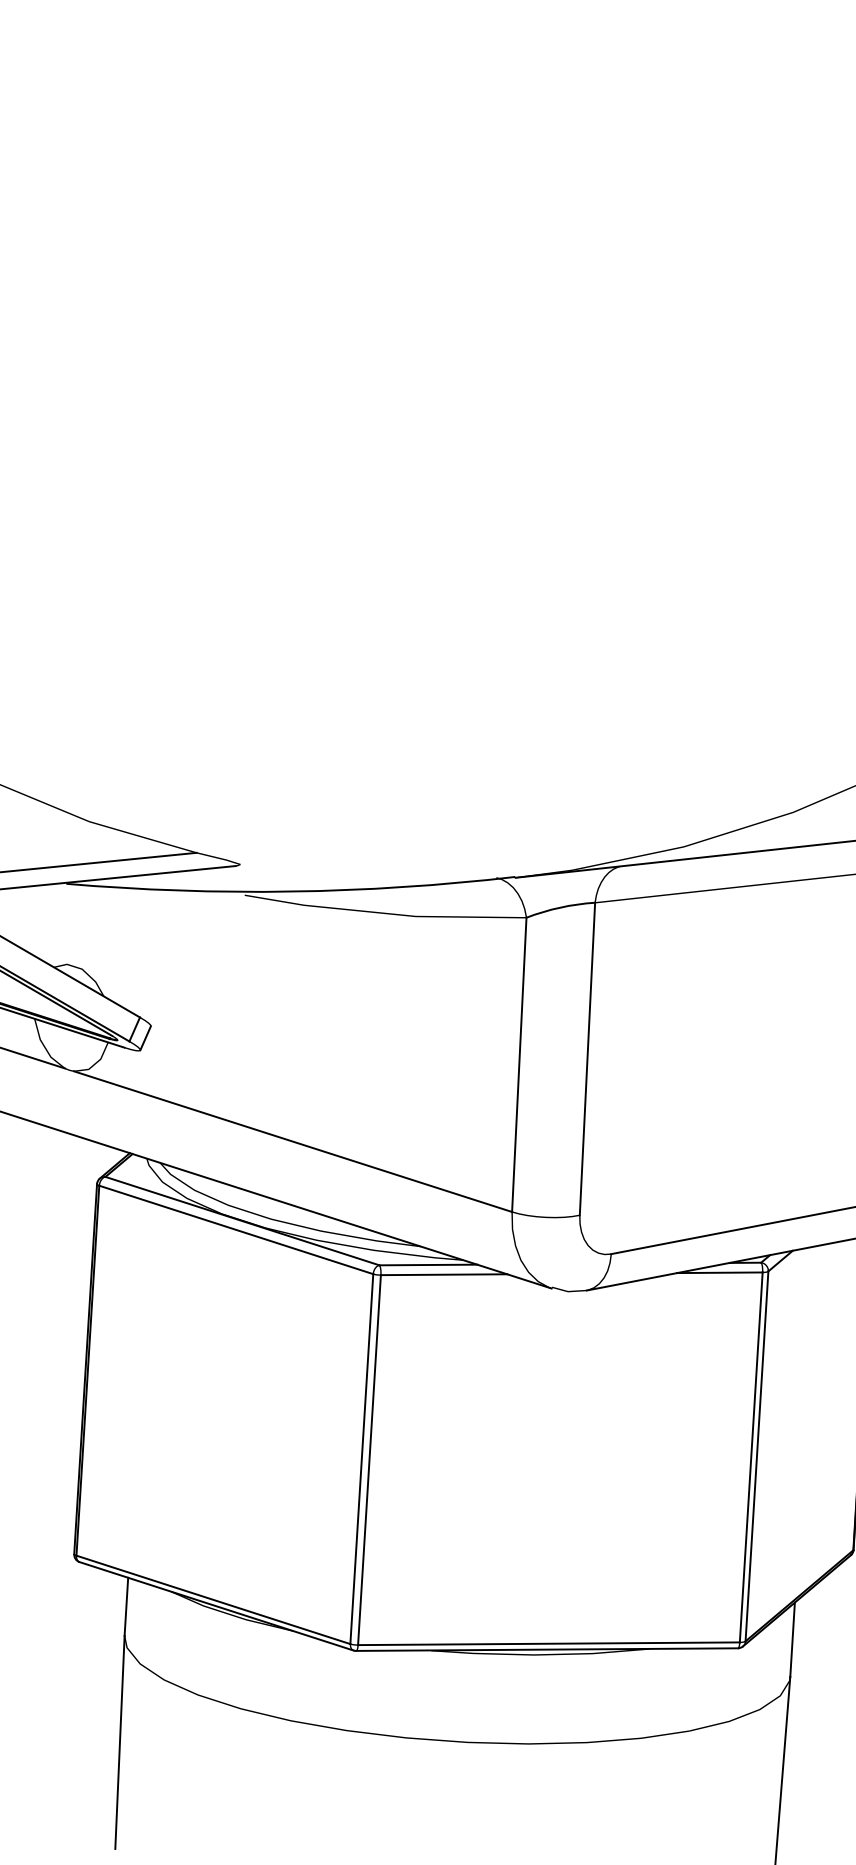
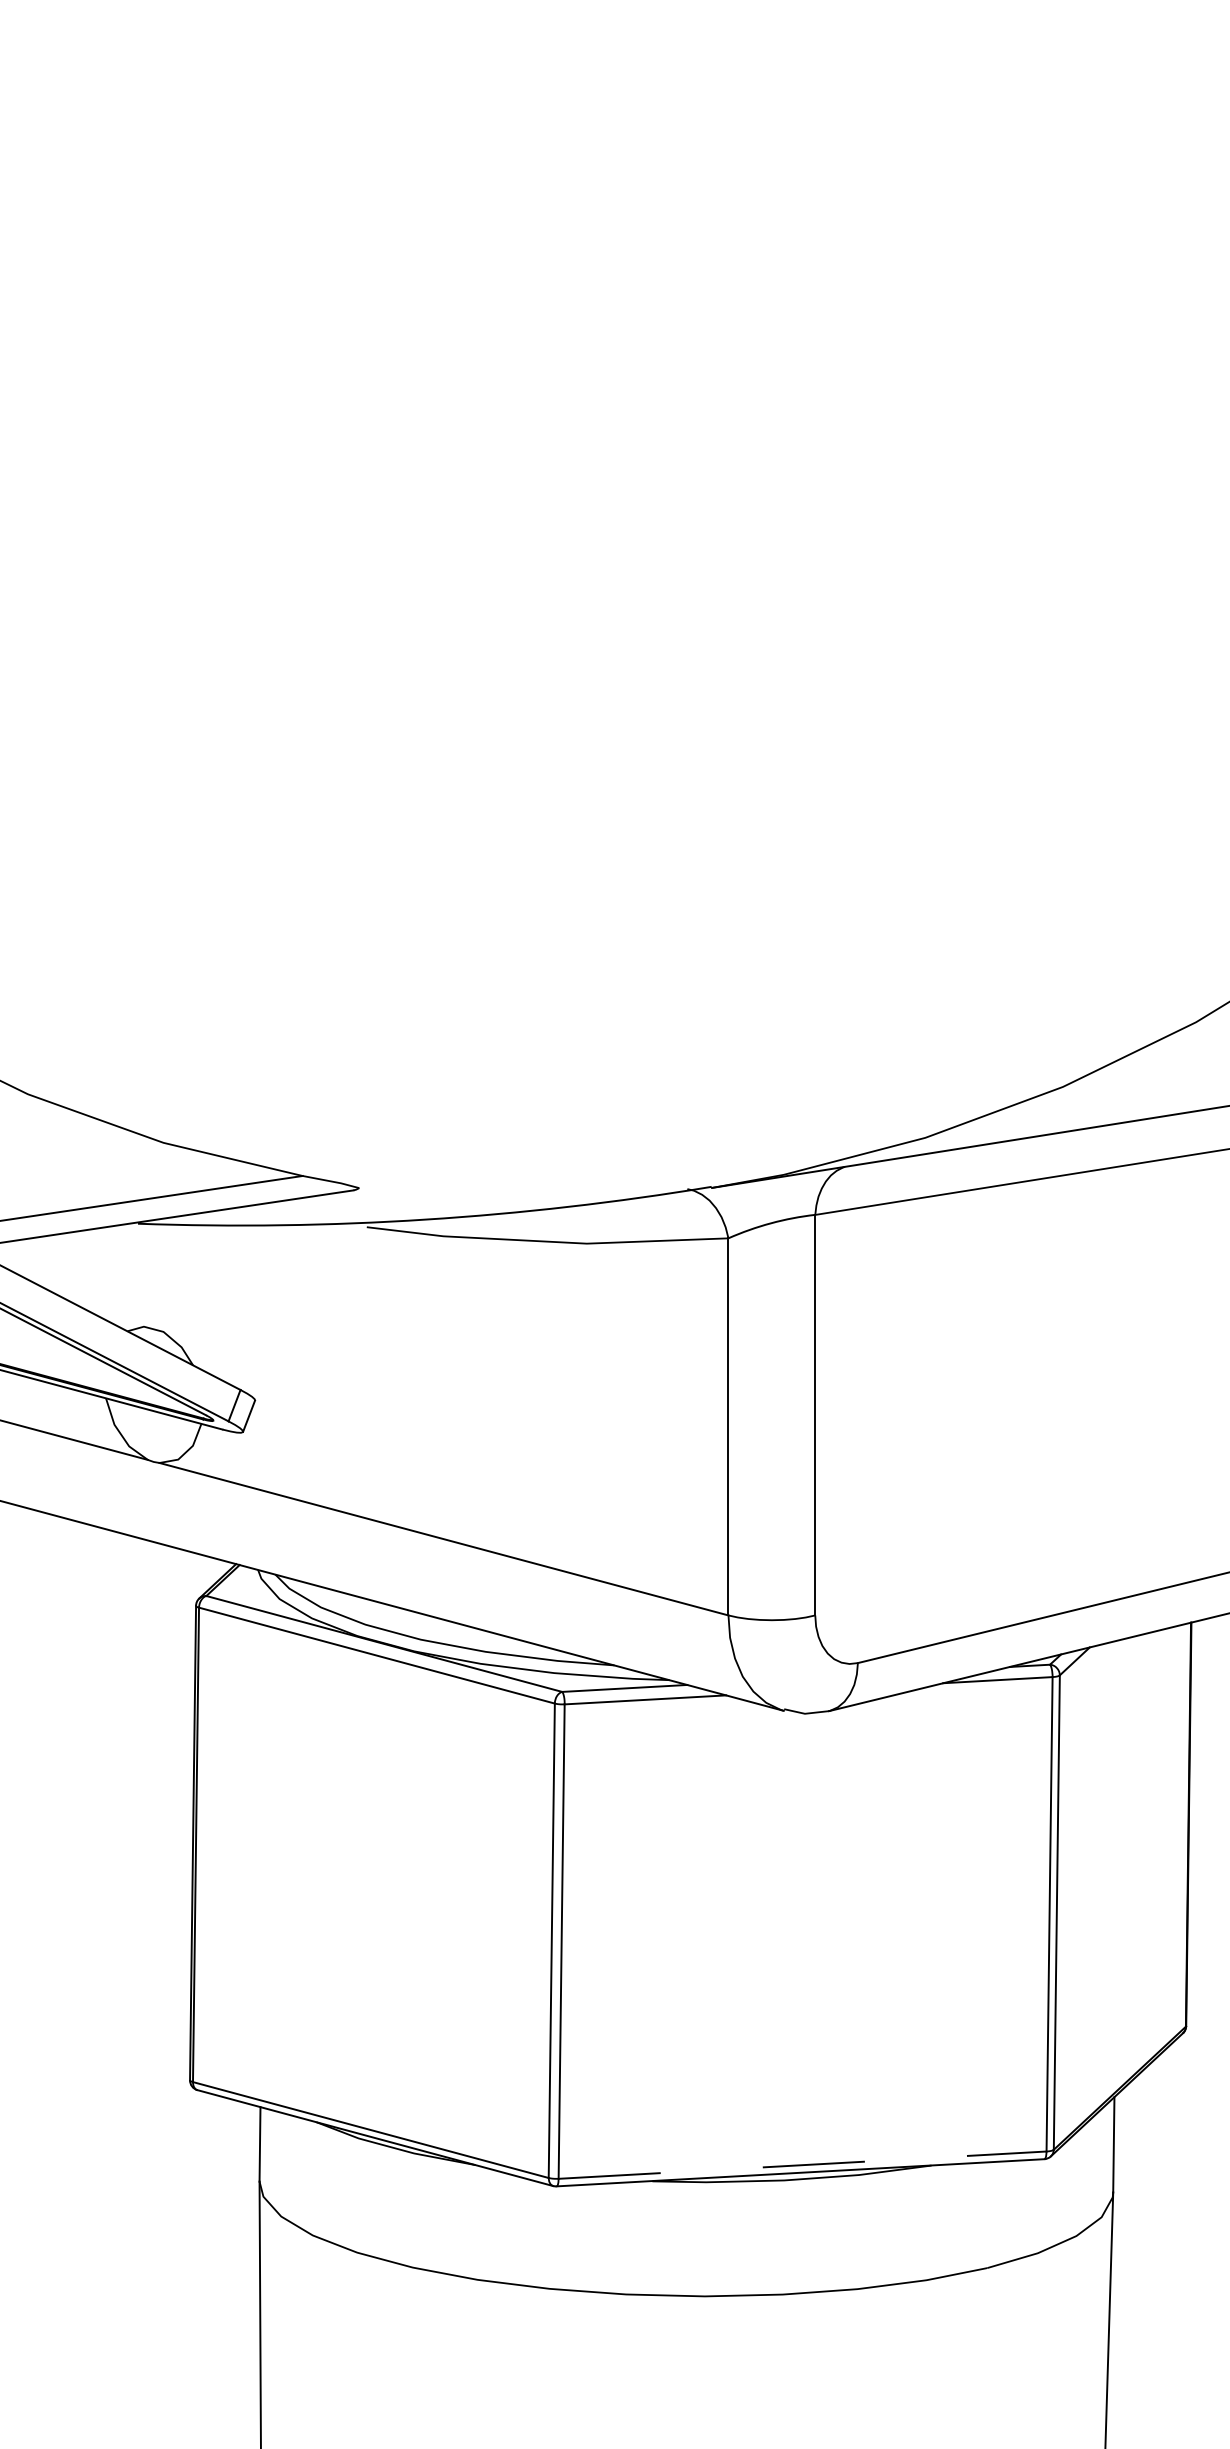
line: (549, 1644) -> (803, 2165), solid -> dashed

